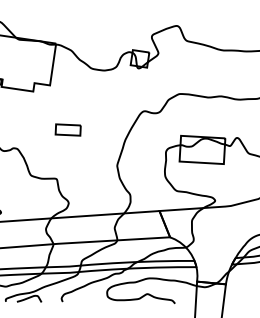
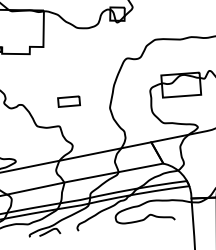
part: (67, 129) -> (68, 101), moved

